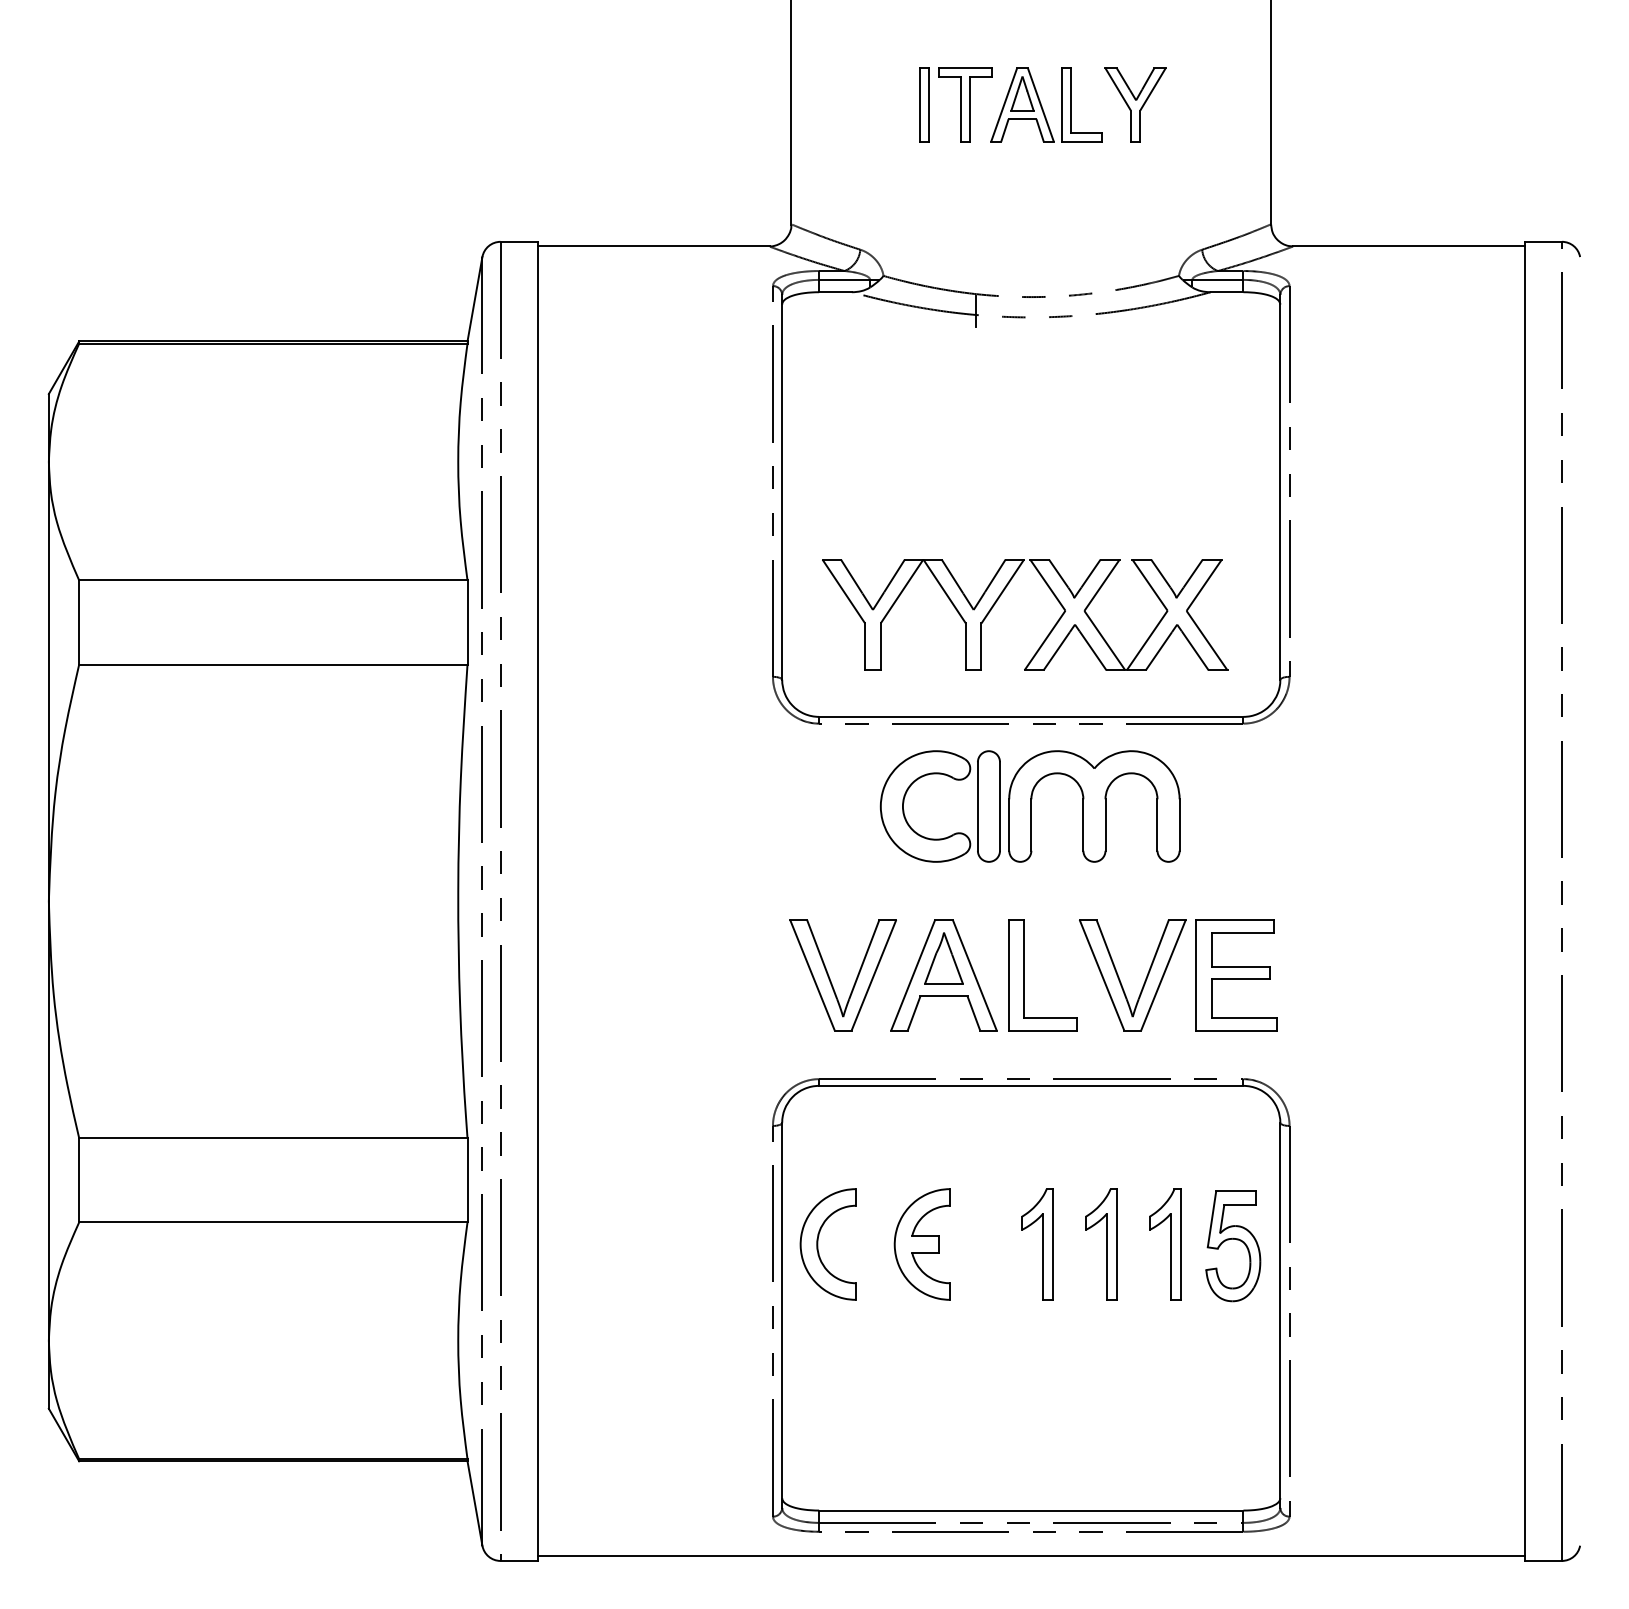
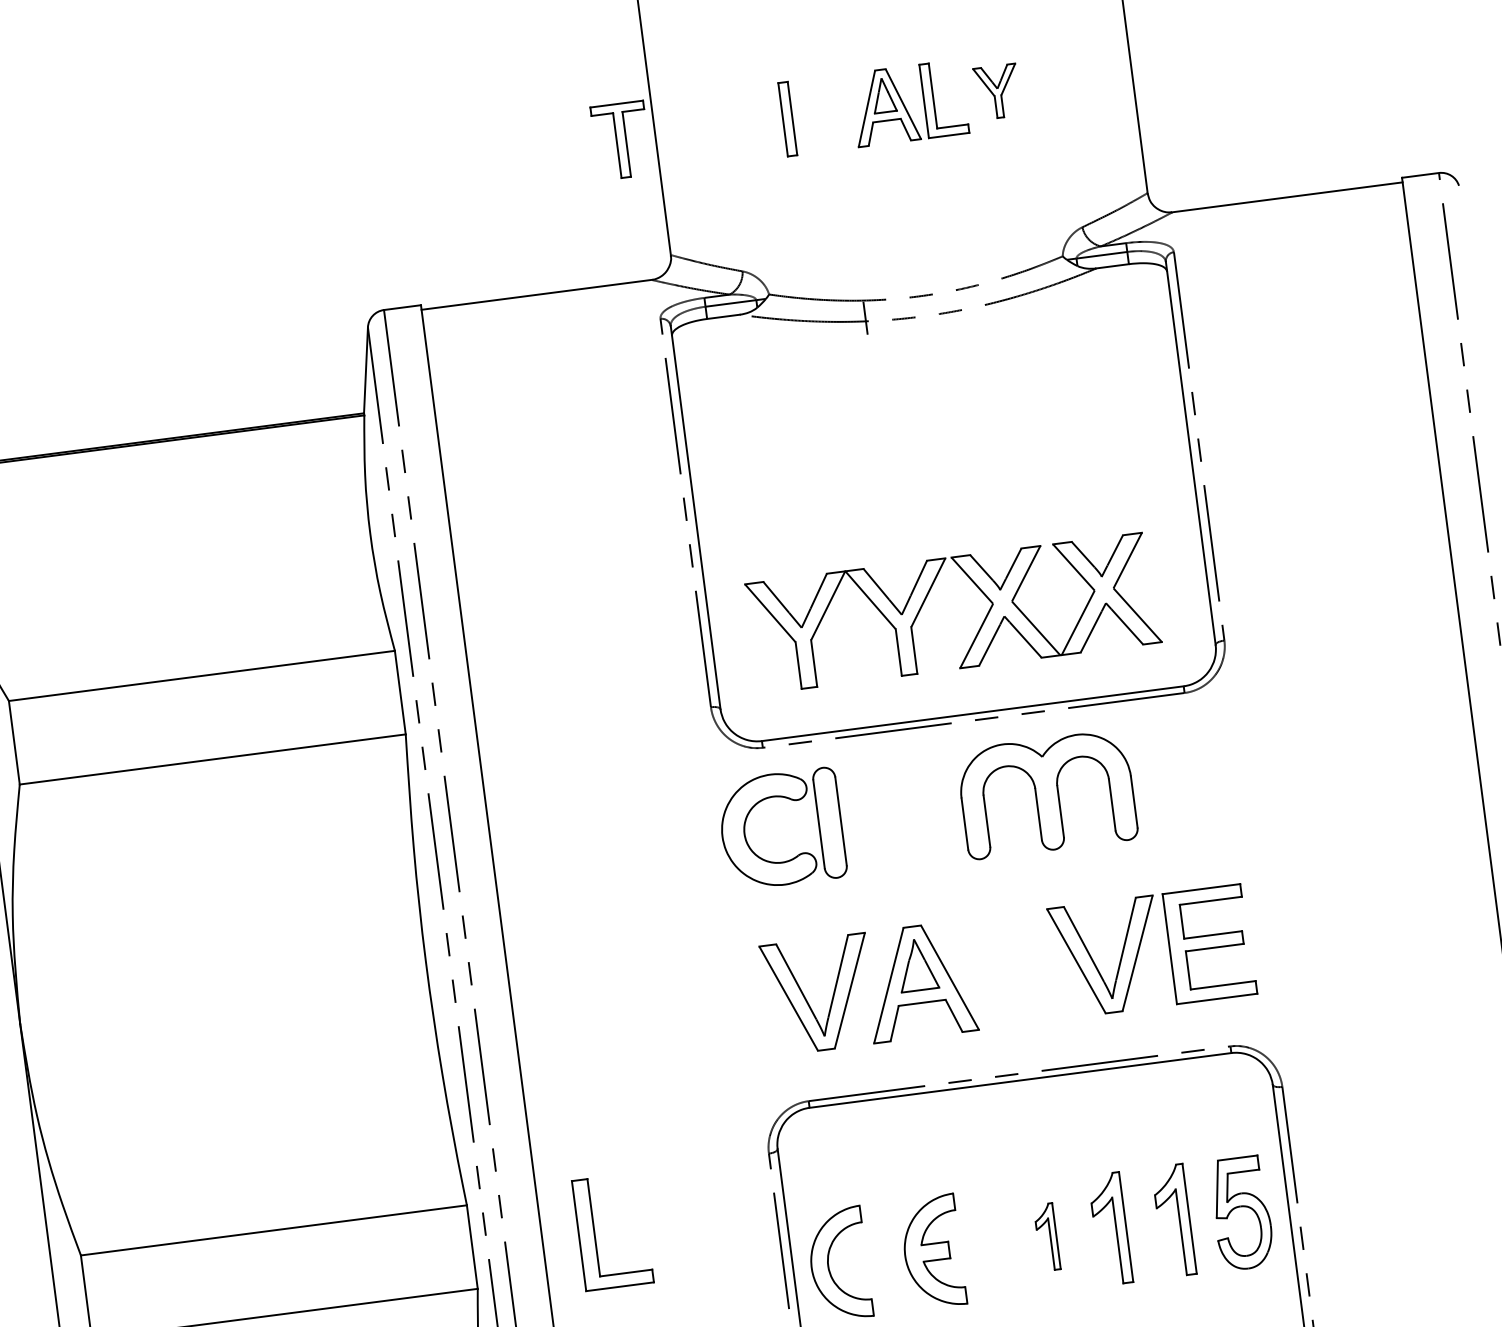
part: (965, 104) -> (621, 140), moved
part: (1135, 104) -> (997, 91), size x0.7
part: (953, 779) -> (791, 800), moved
part: (1024, 975) -> (594, 1234), moved
part: (1037, 1244) -> (1047, 1237), size x0.6

